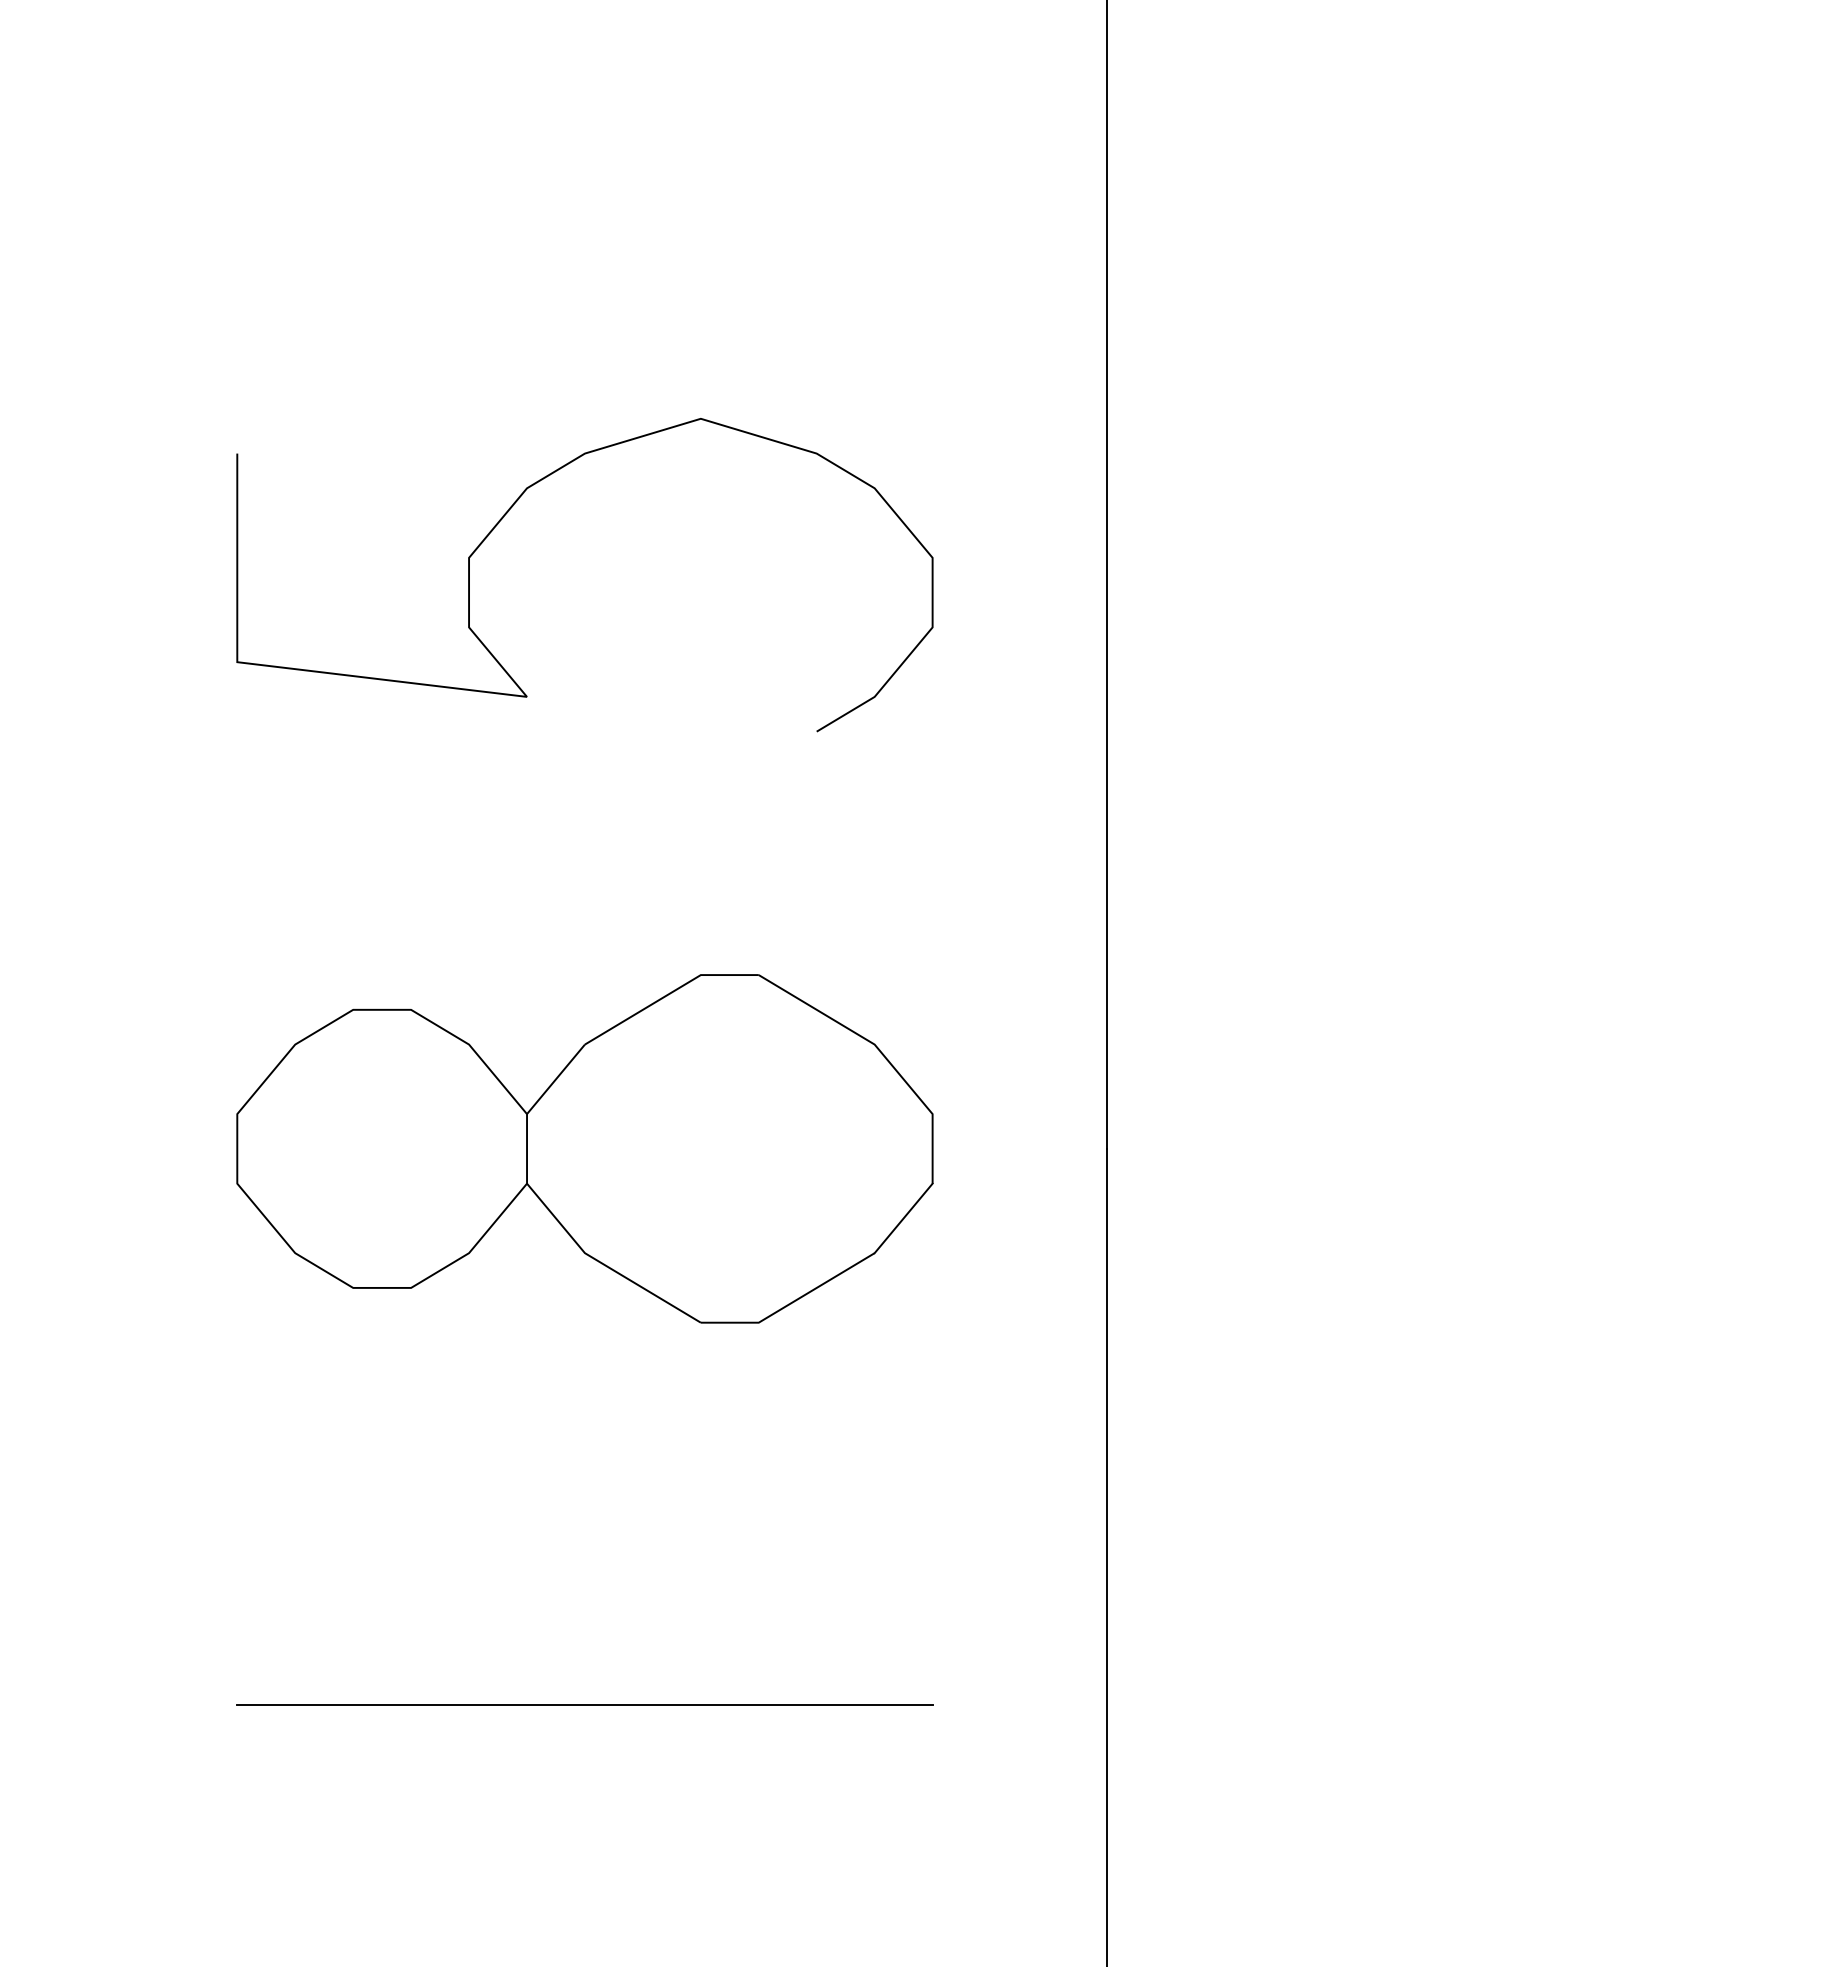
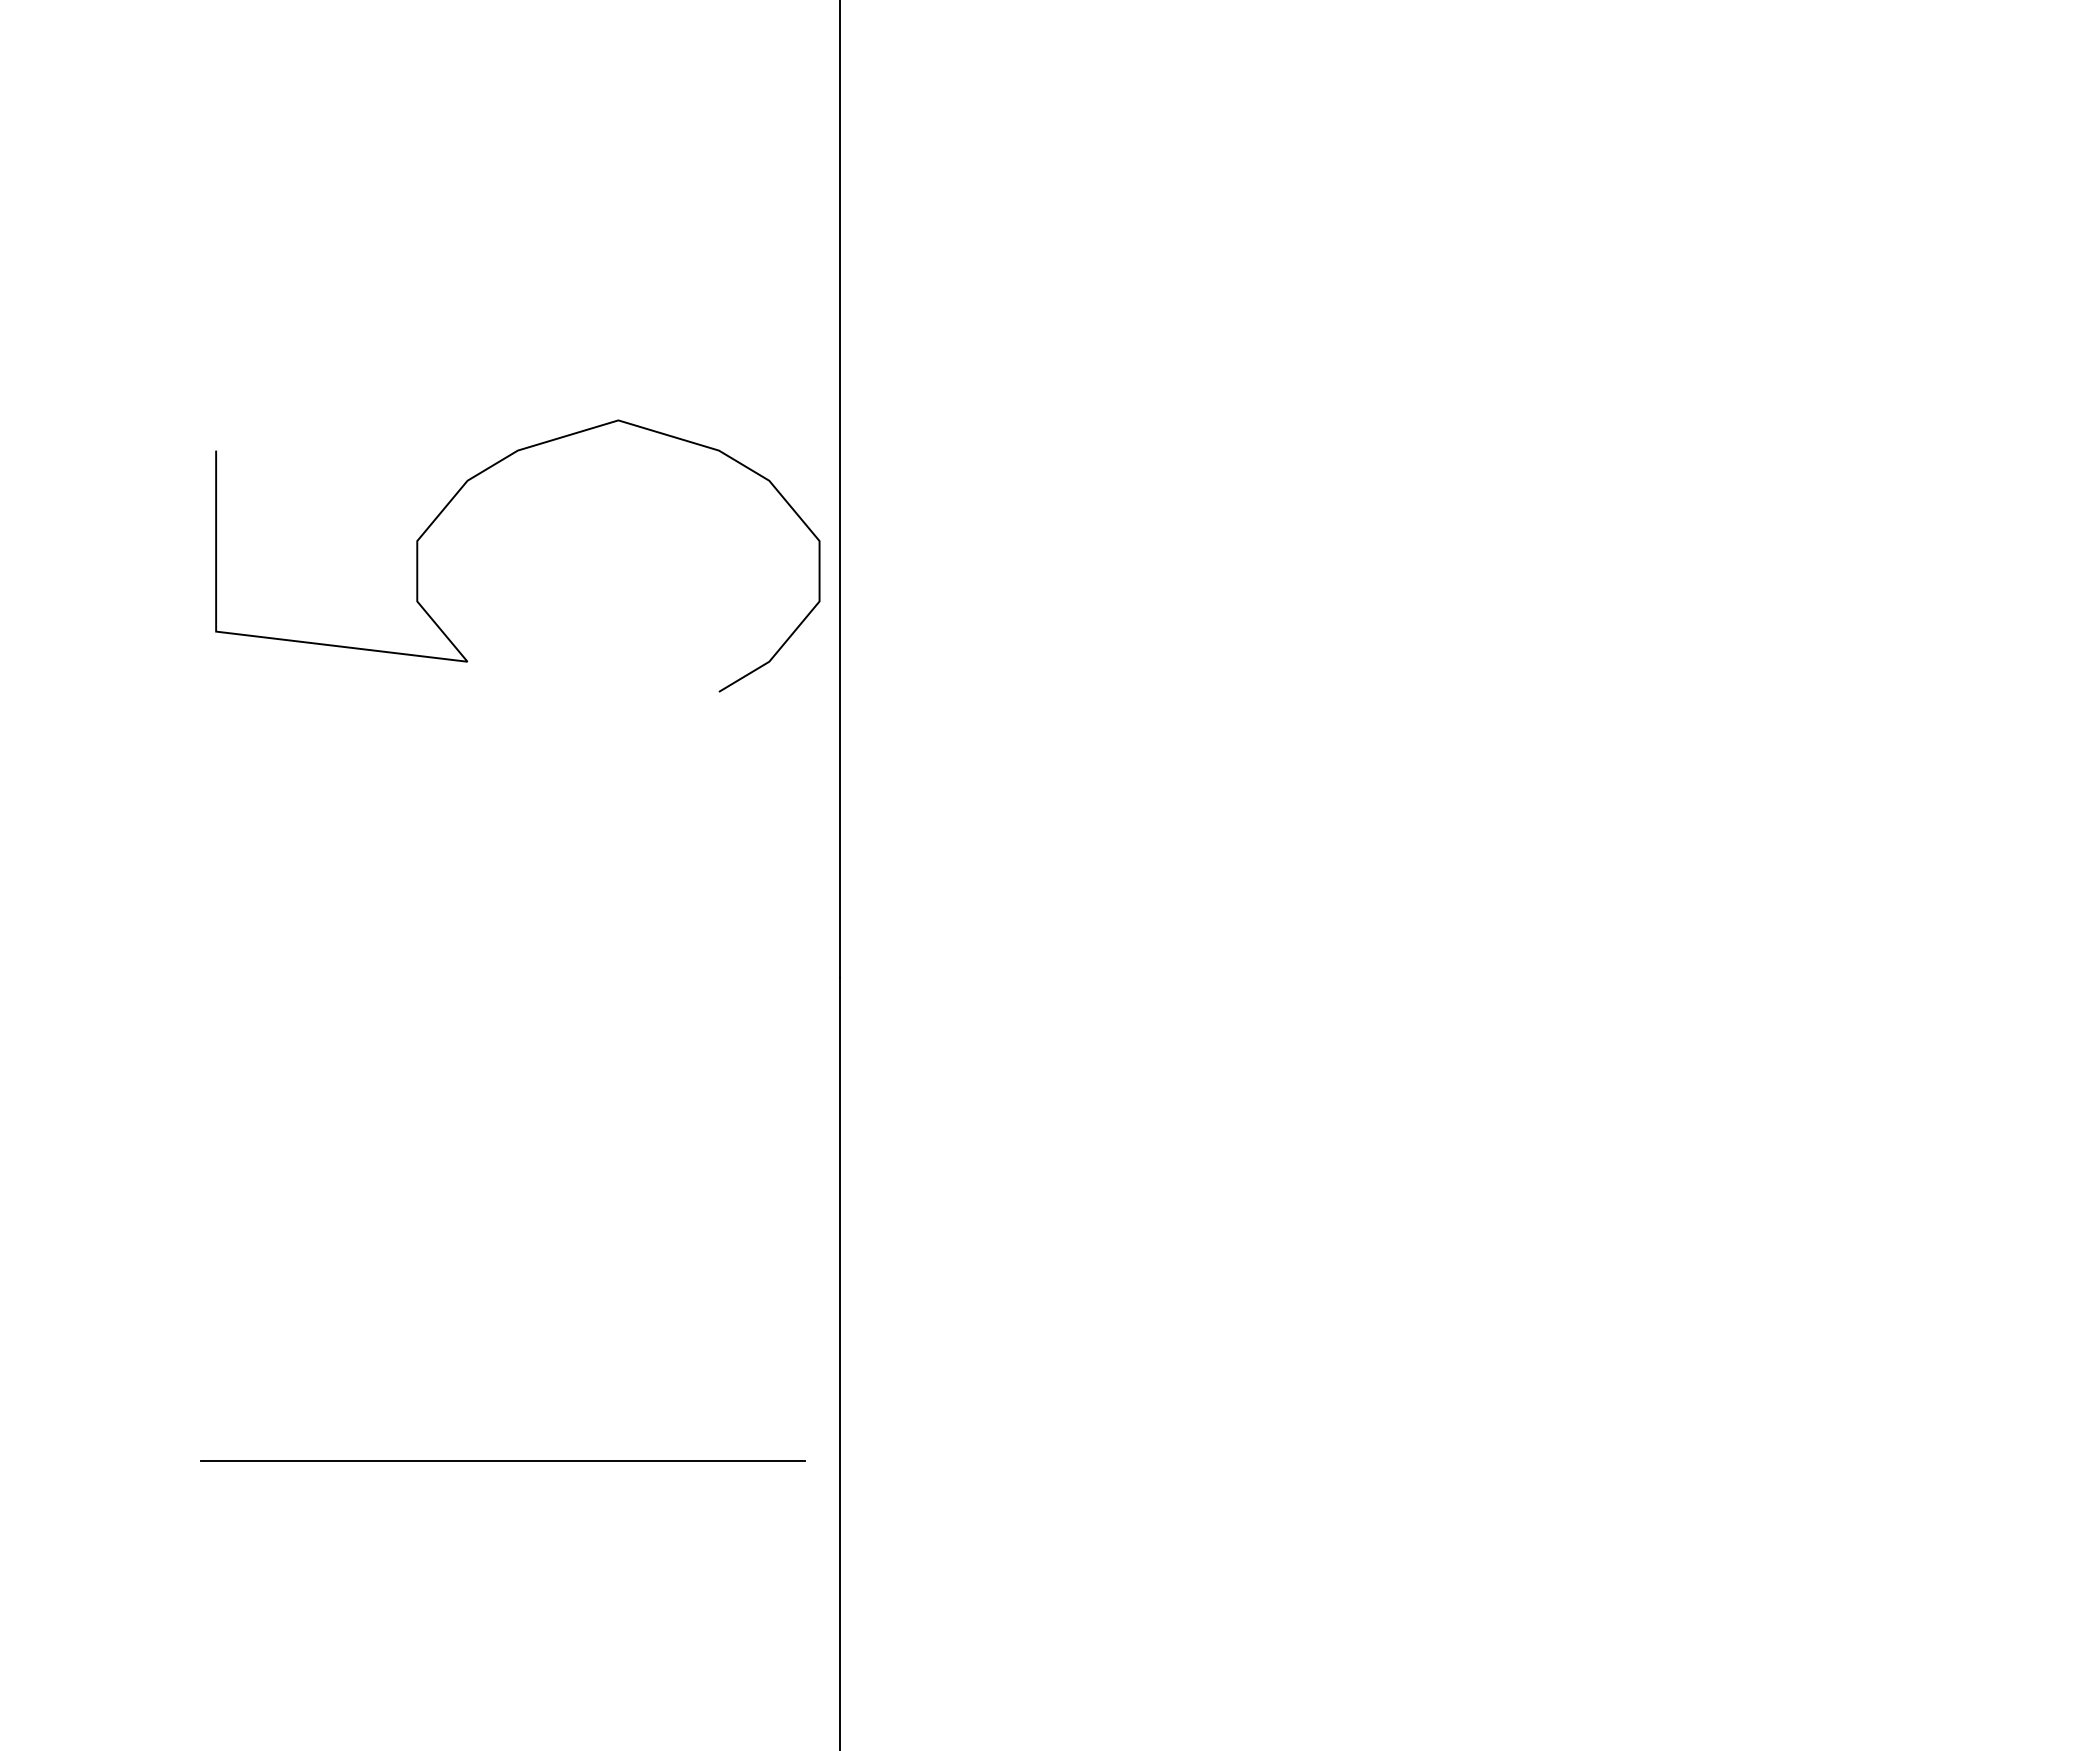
curve: (510, 509) -> (453, 499), moved
part: (584, 1148) -> (387, 977), removed
line: (584, 1704) -> (502, 1460), moved

